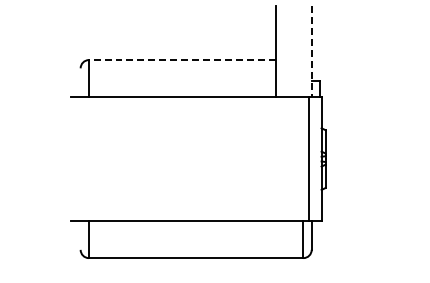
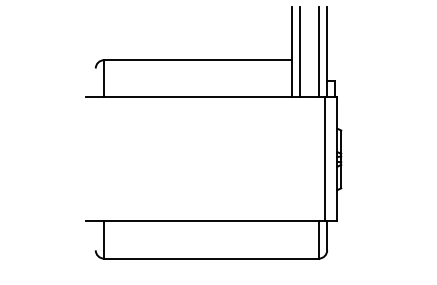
line: (284, 51) -> (299, 51), added
line: (303, 51) -> (318, 51), added
line: (312, 52) -> (327, 52), dashed -> solid
line: (182, 60) -> (197, 60), dashed -> solid

